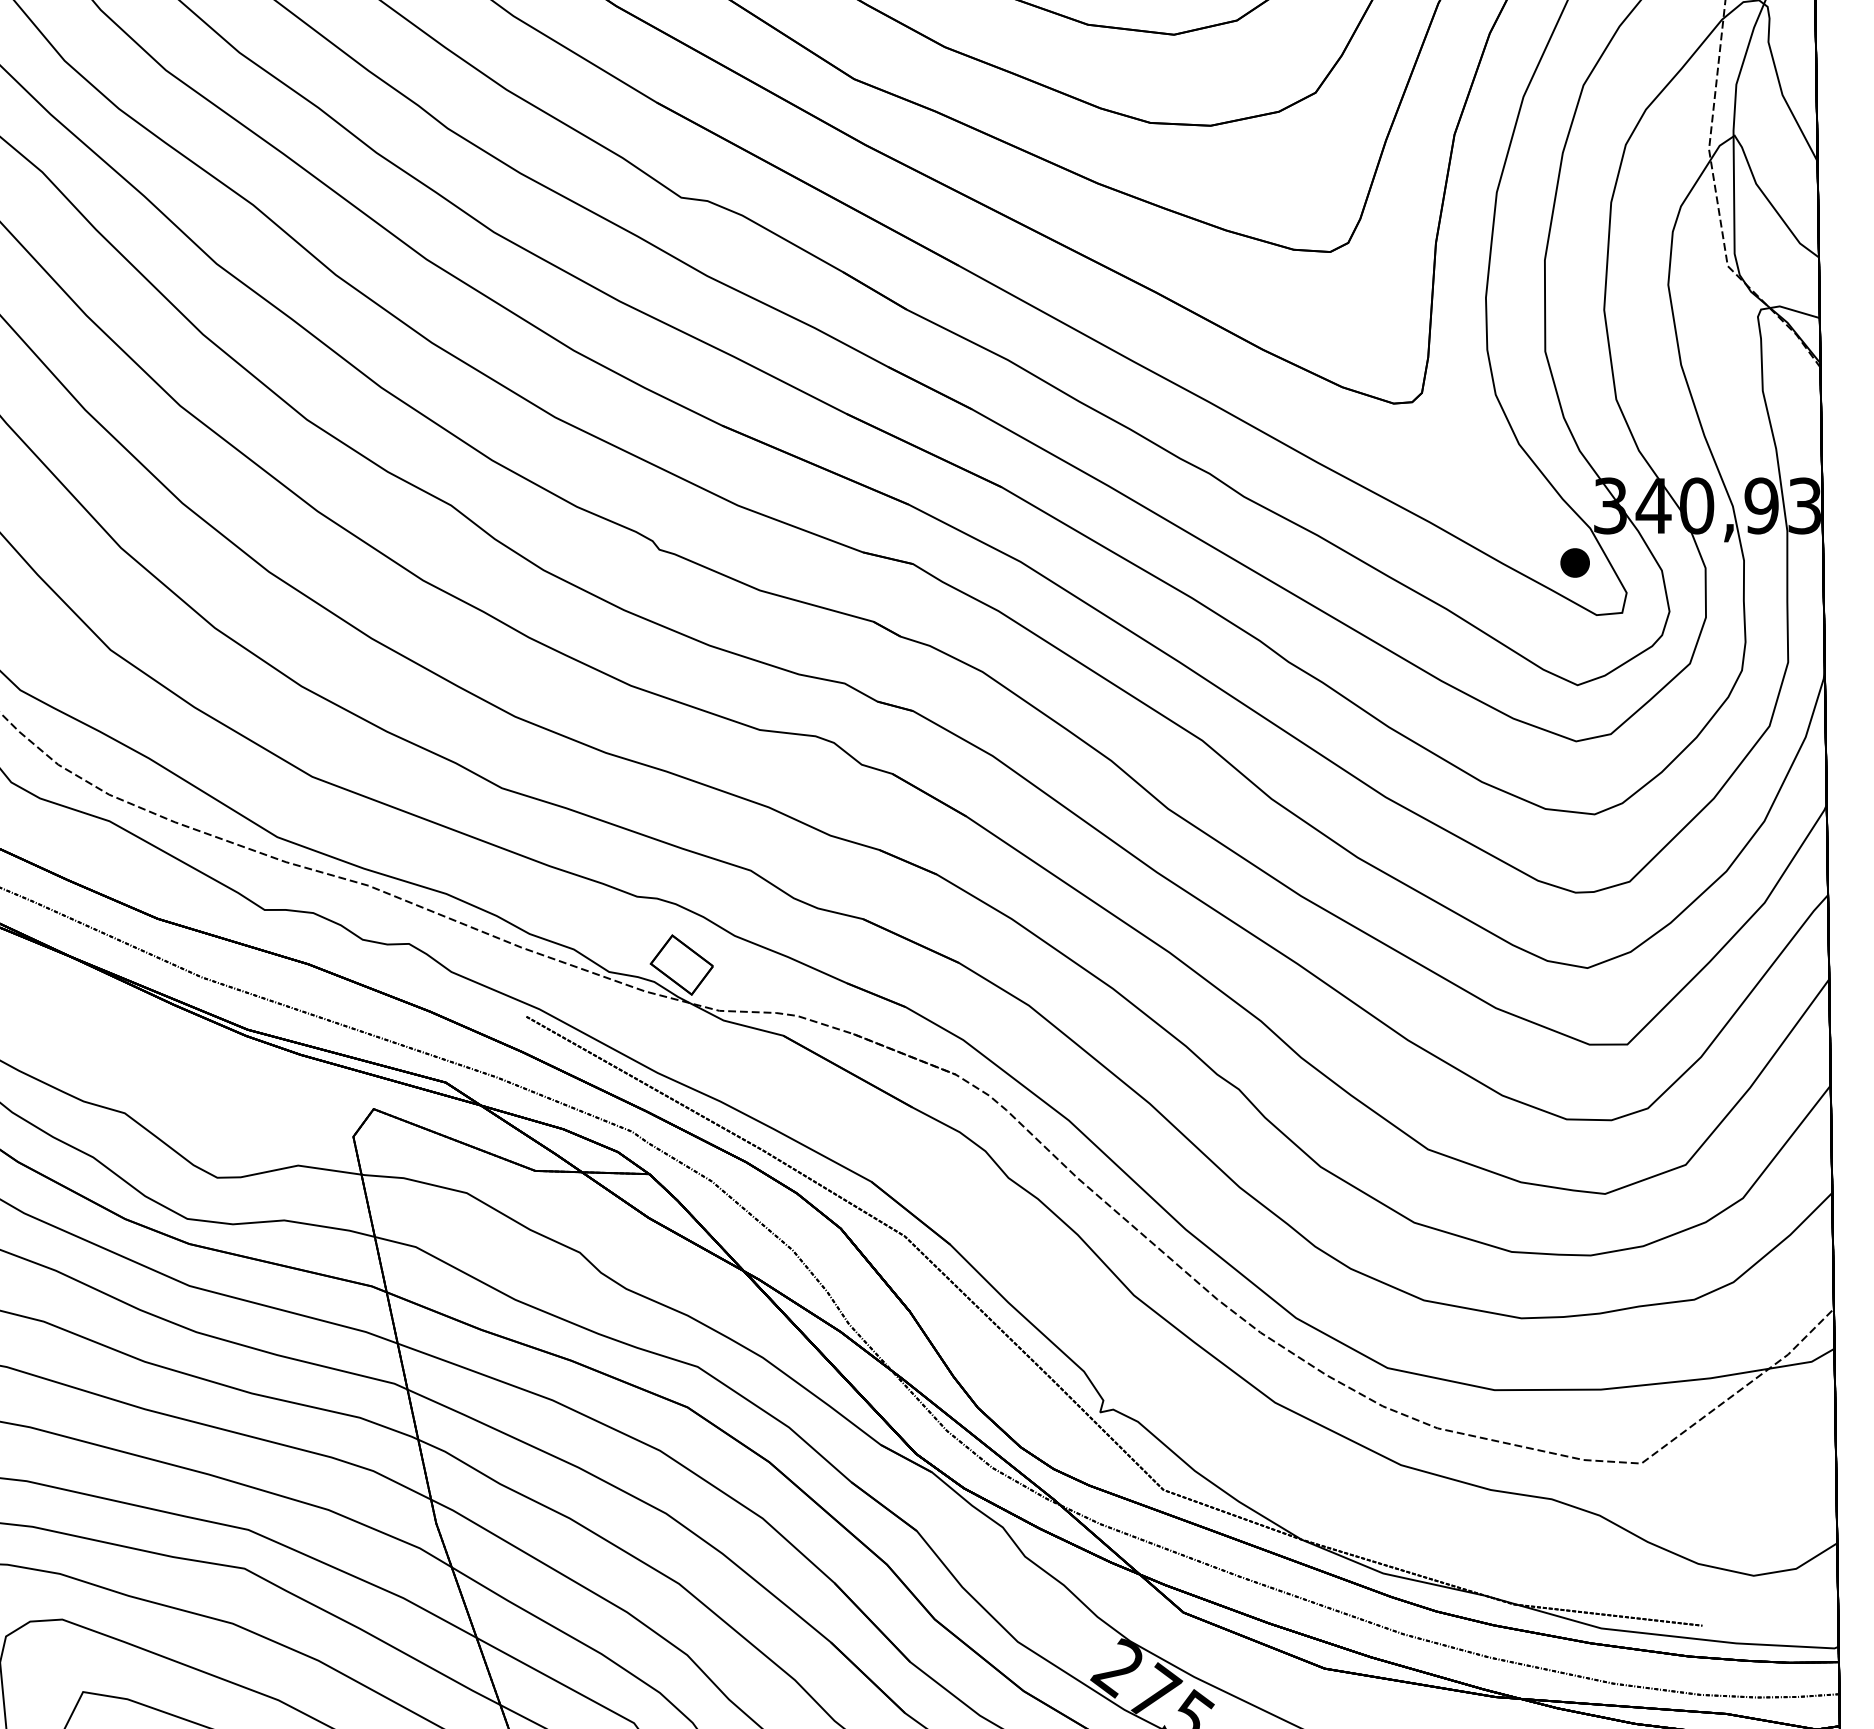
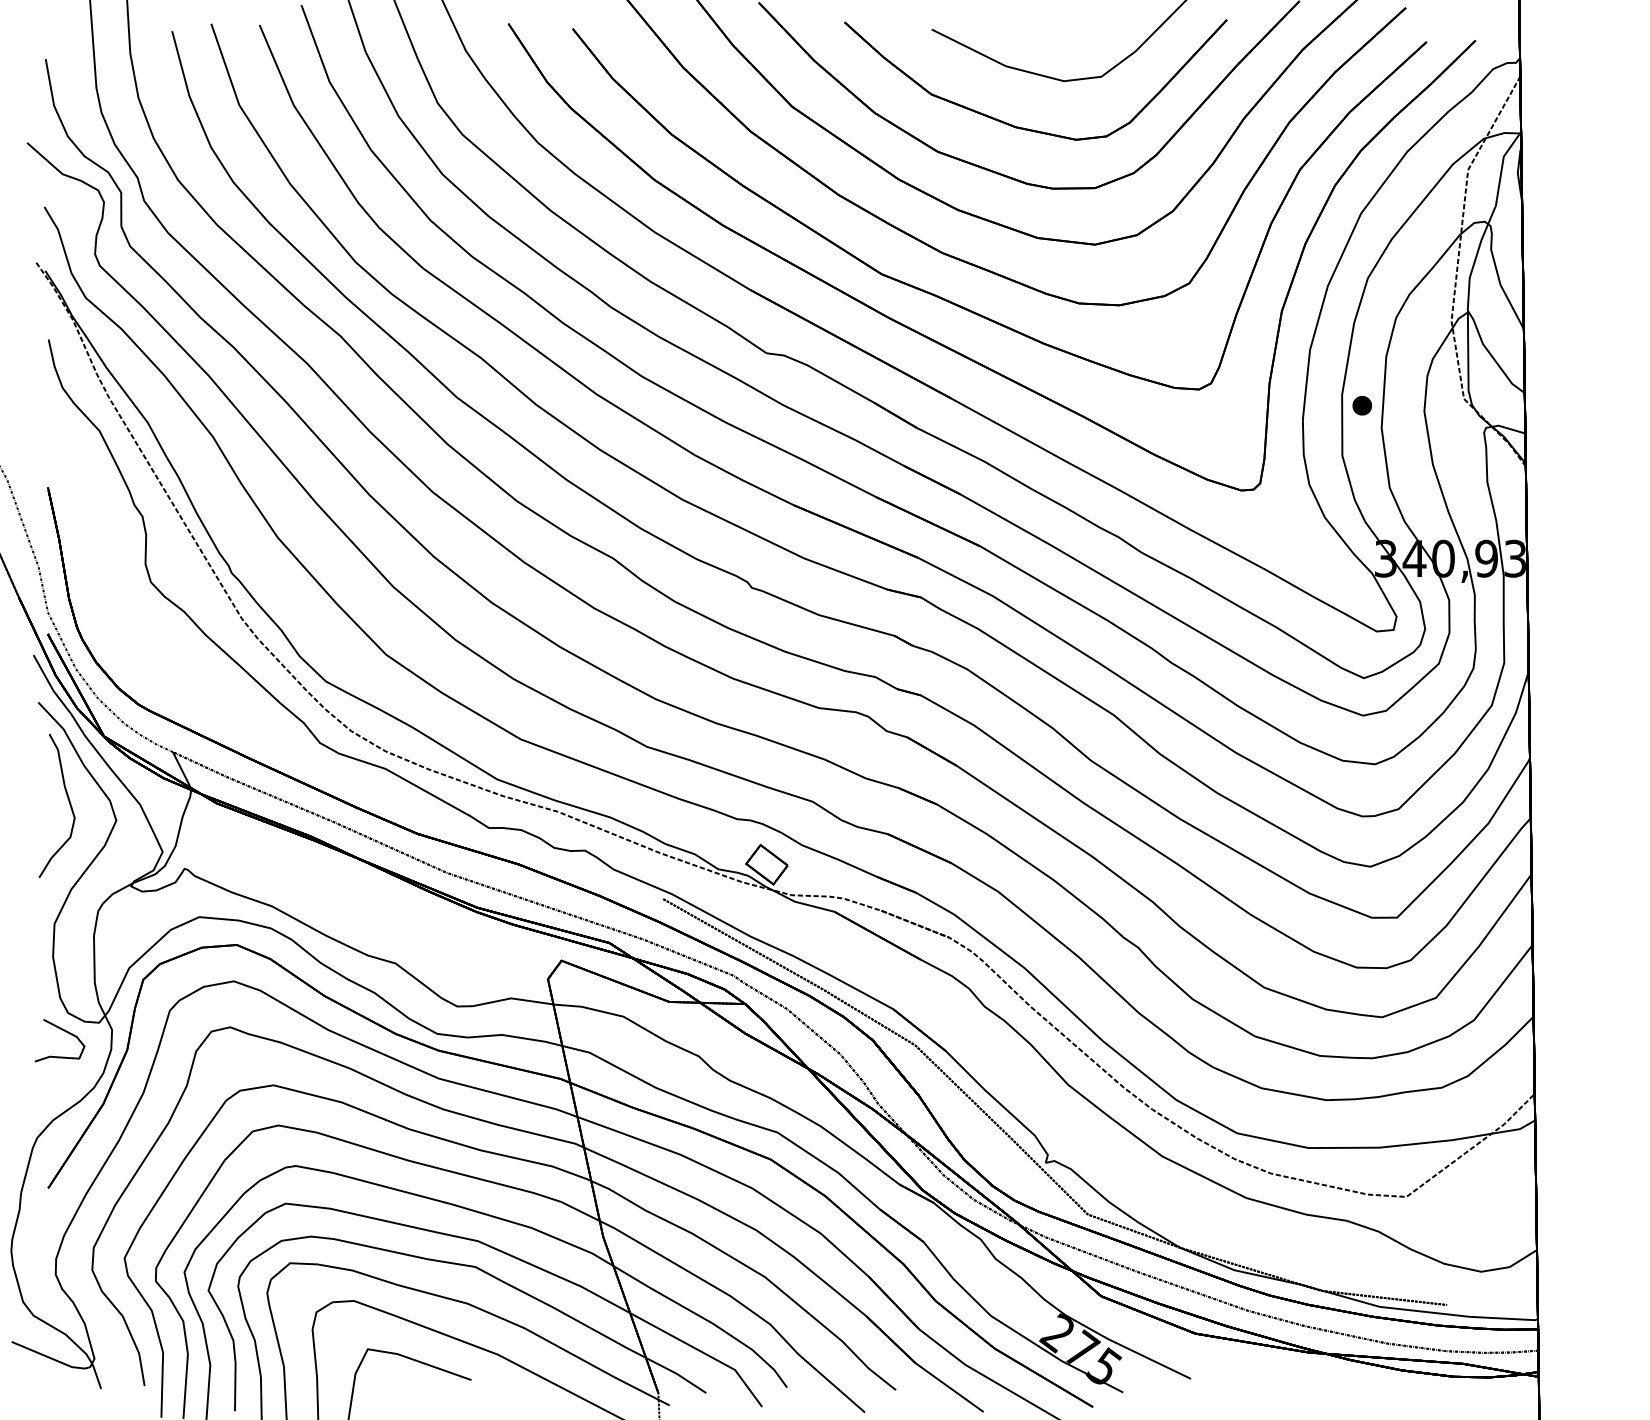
part: (1573, 562) -> (1361, 405), moved

